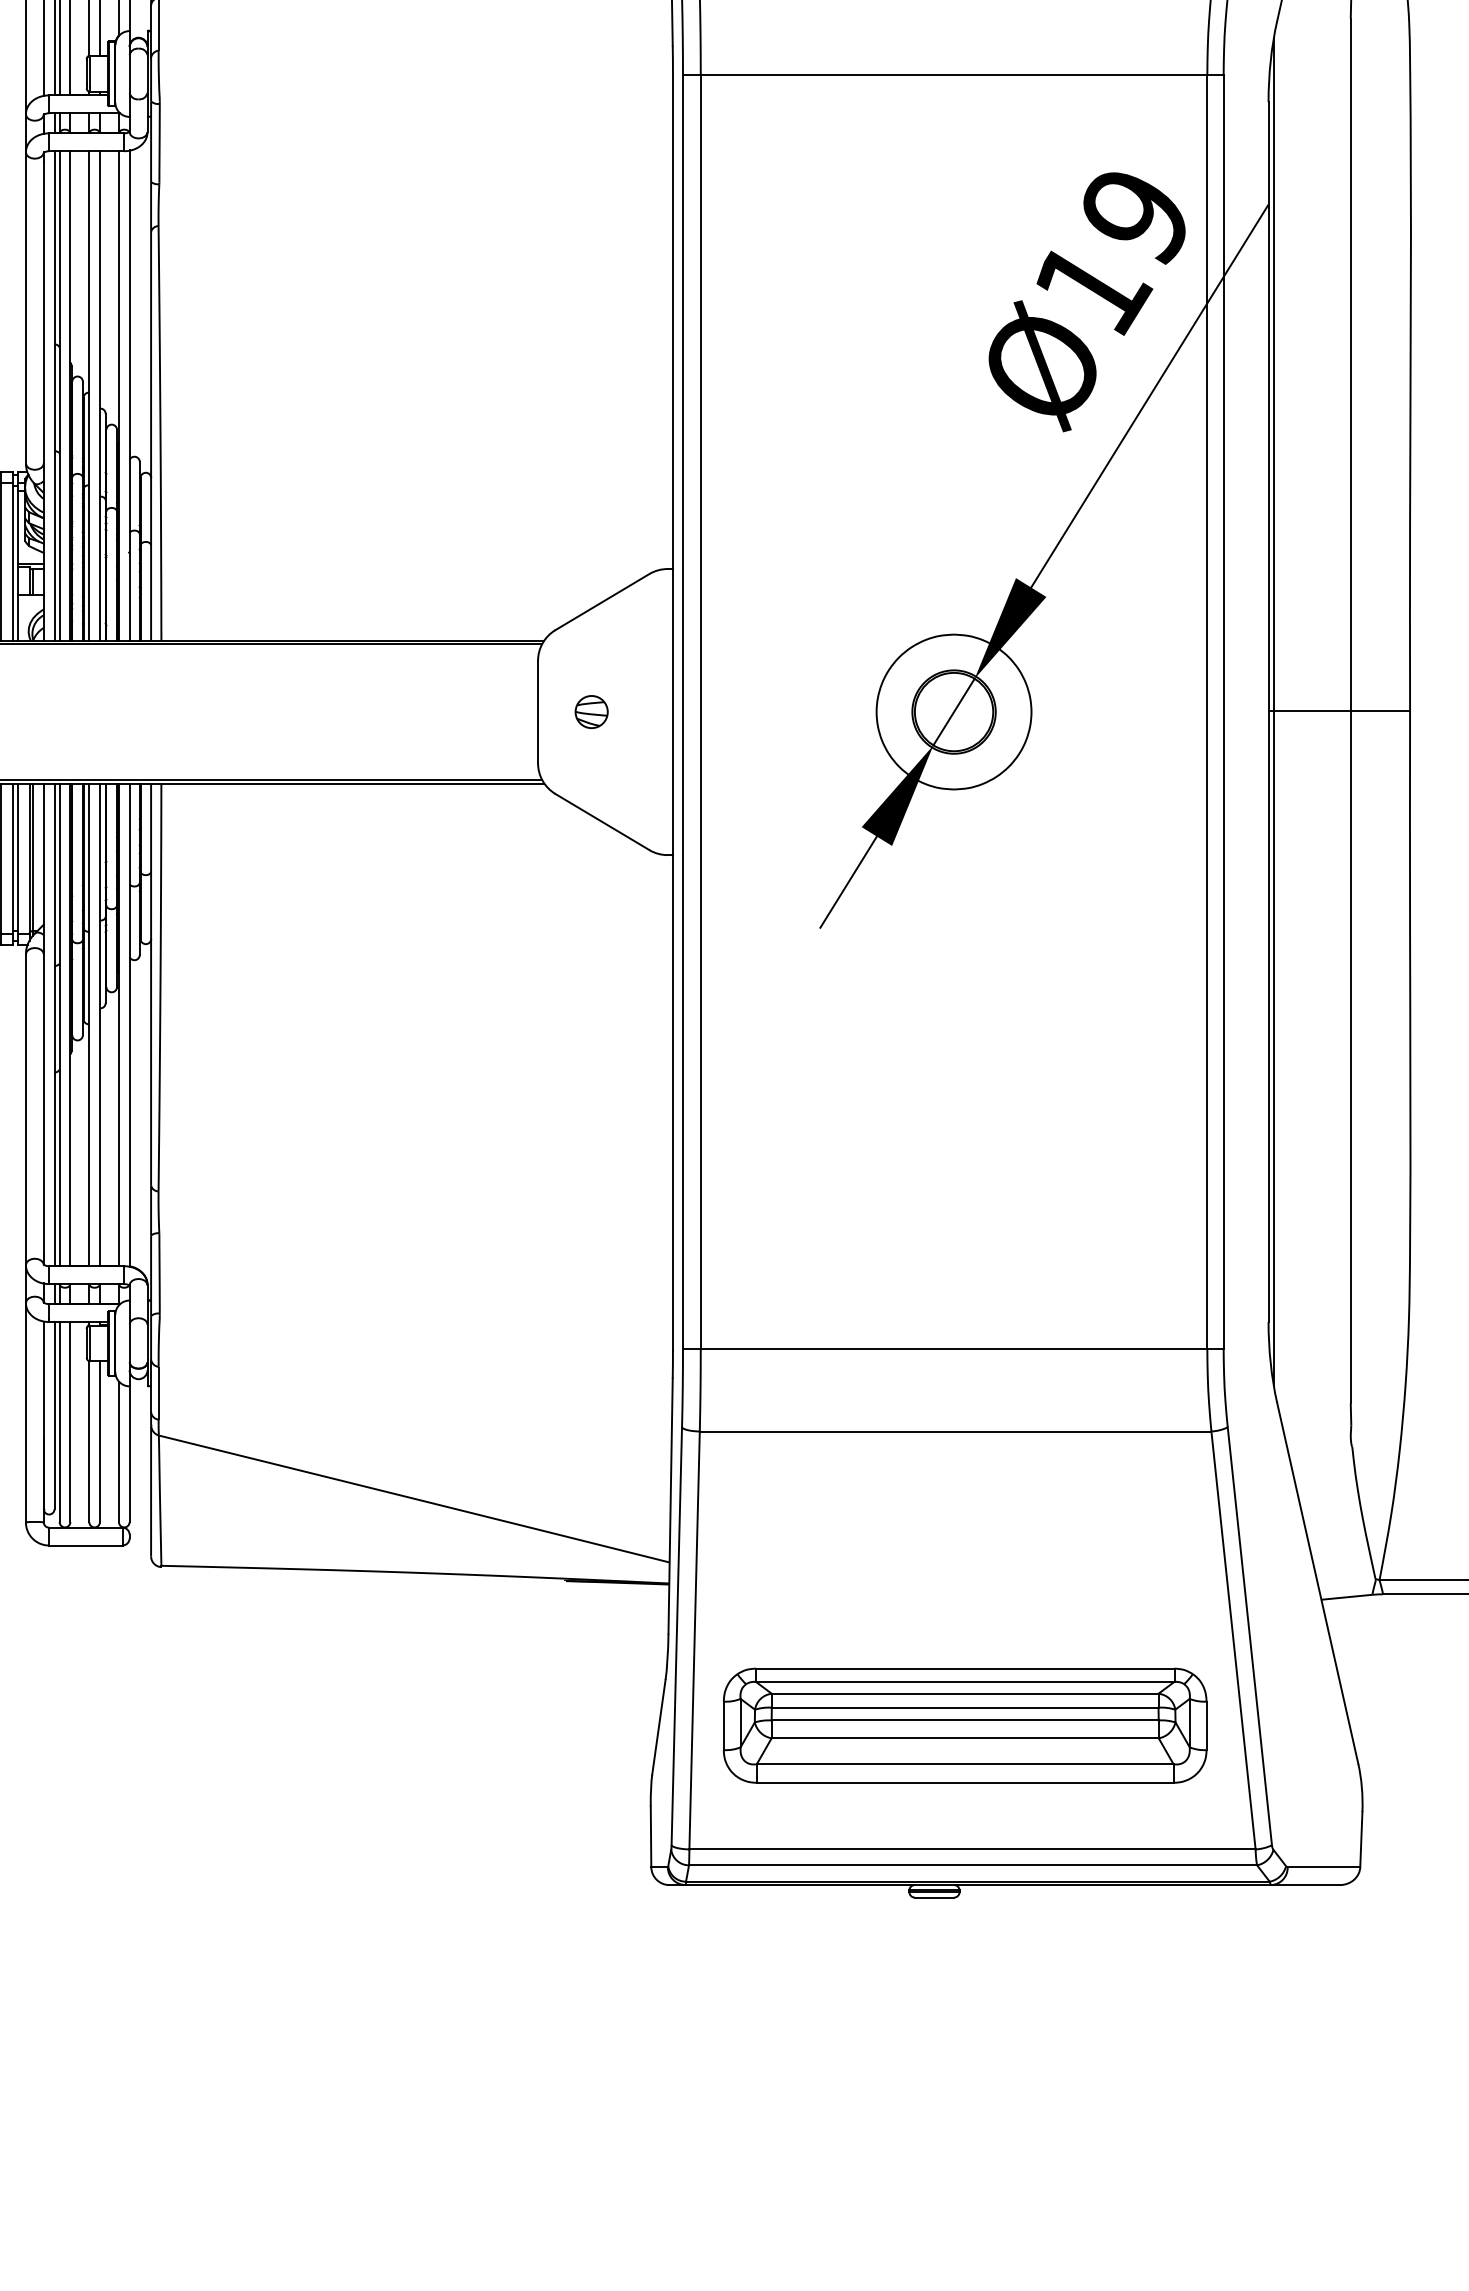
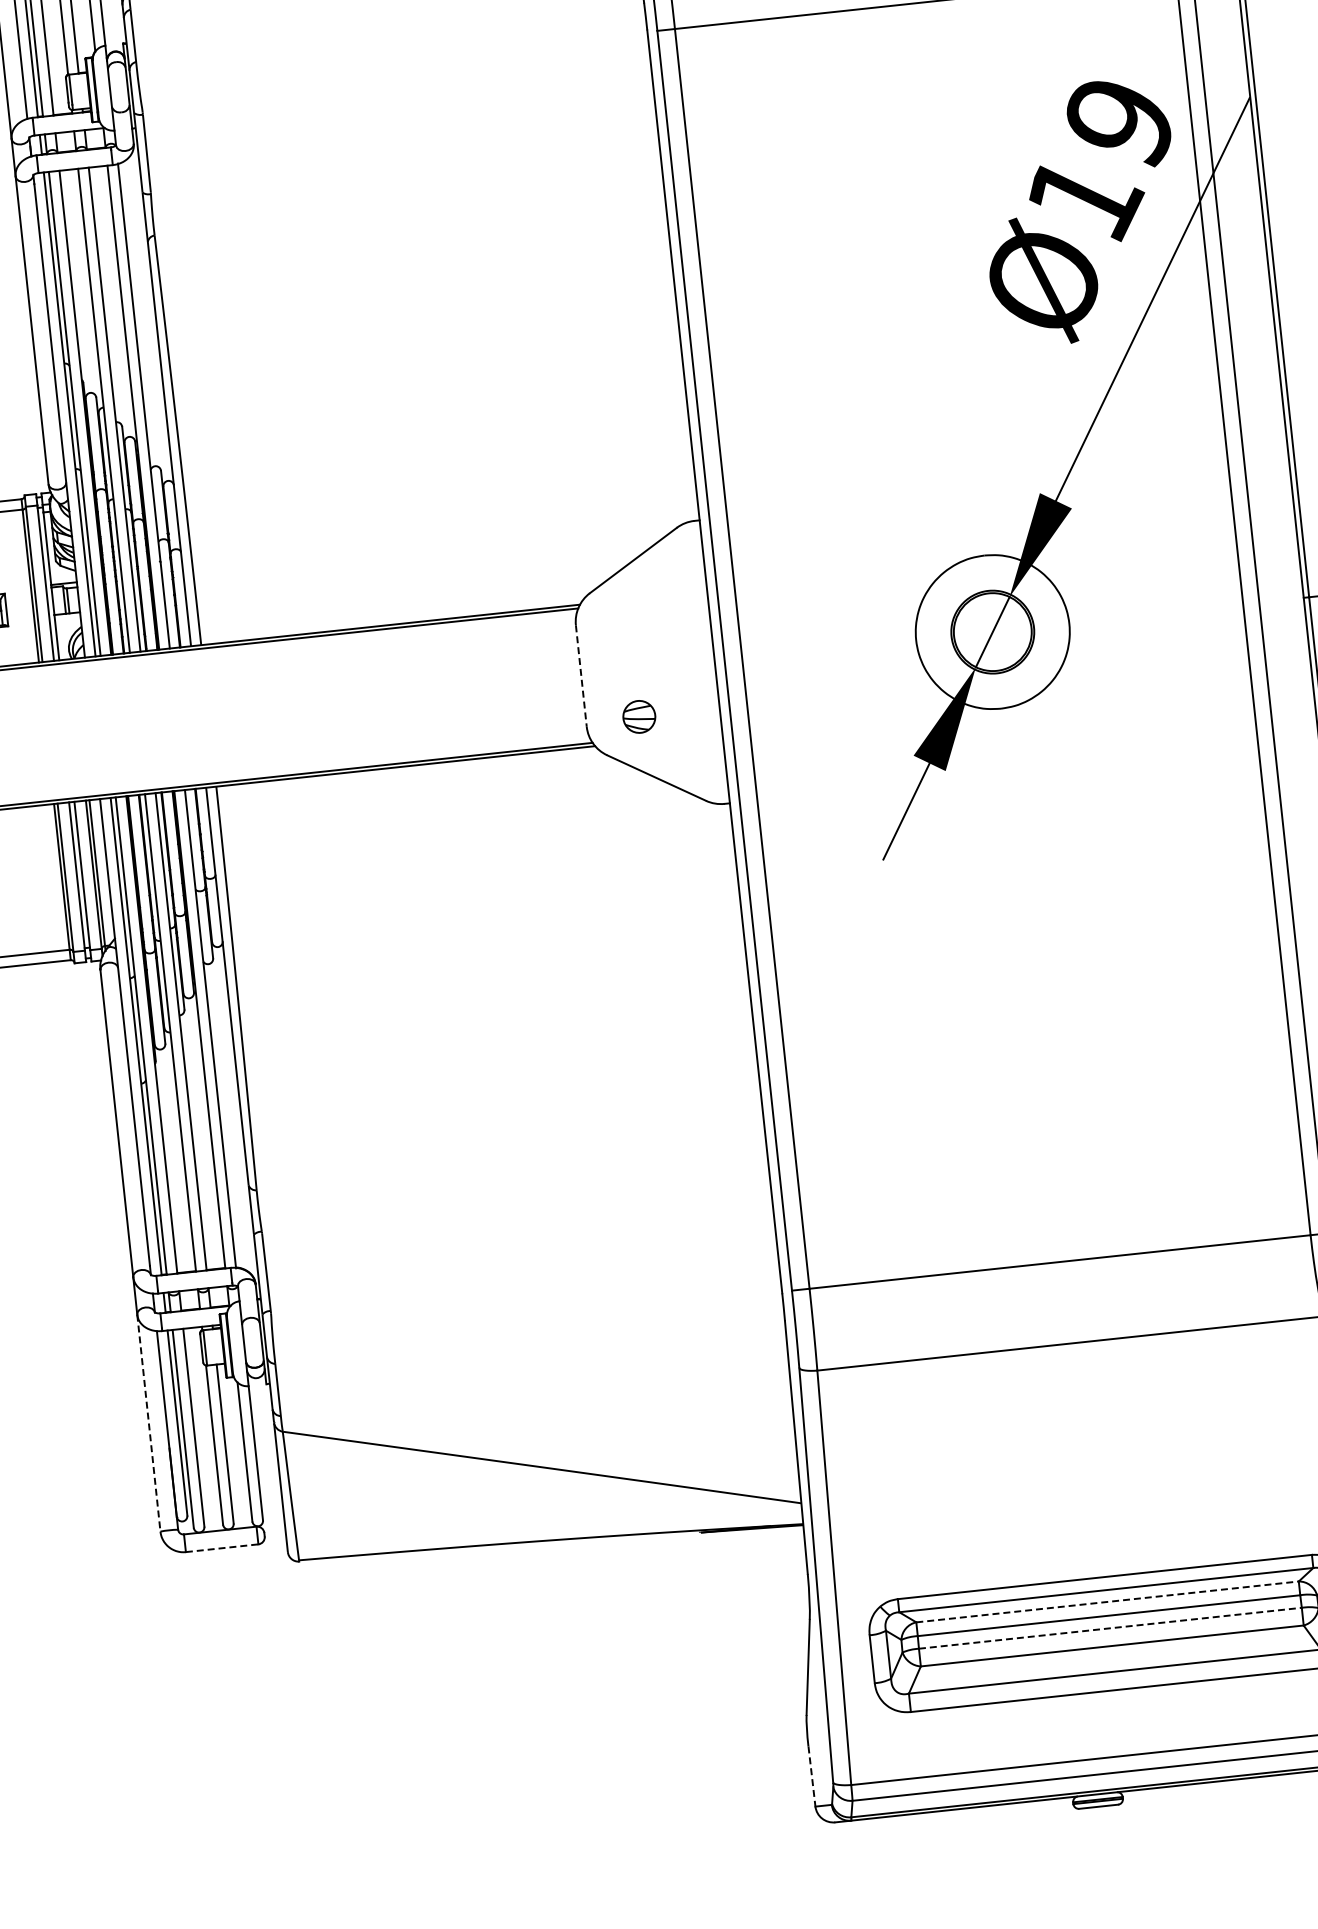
line: (538, 712) -> (581, 676), solid -> dashed
part: (591, 712) -> (639, 717), moved
line: (25, 1412) -> (148, 1423), solid -> dashed
line: (85, 1545) -> (221, 1548), solid -> dashed
line: (965, 1693) -> (1107, 1601), solid -> dashed
line: (965, 1720) -> (1110, 1628), solid -> dashed
line: (651, 1837) -> (812, 1777), solid -> dashed

